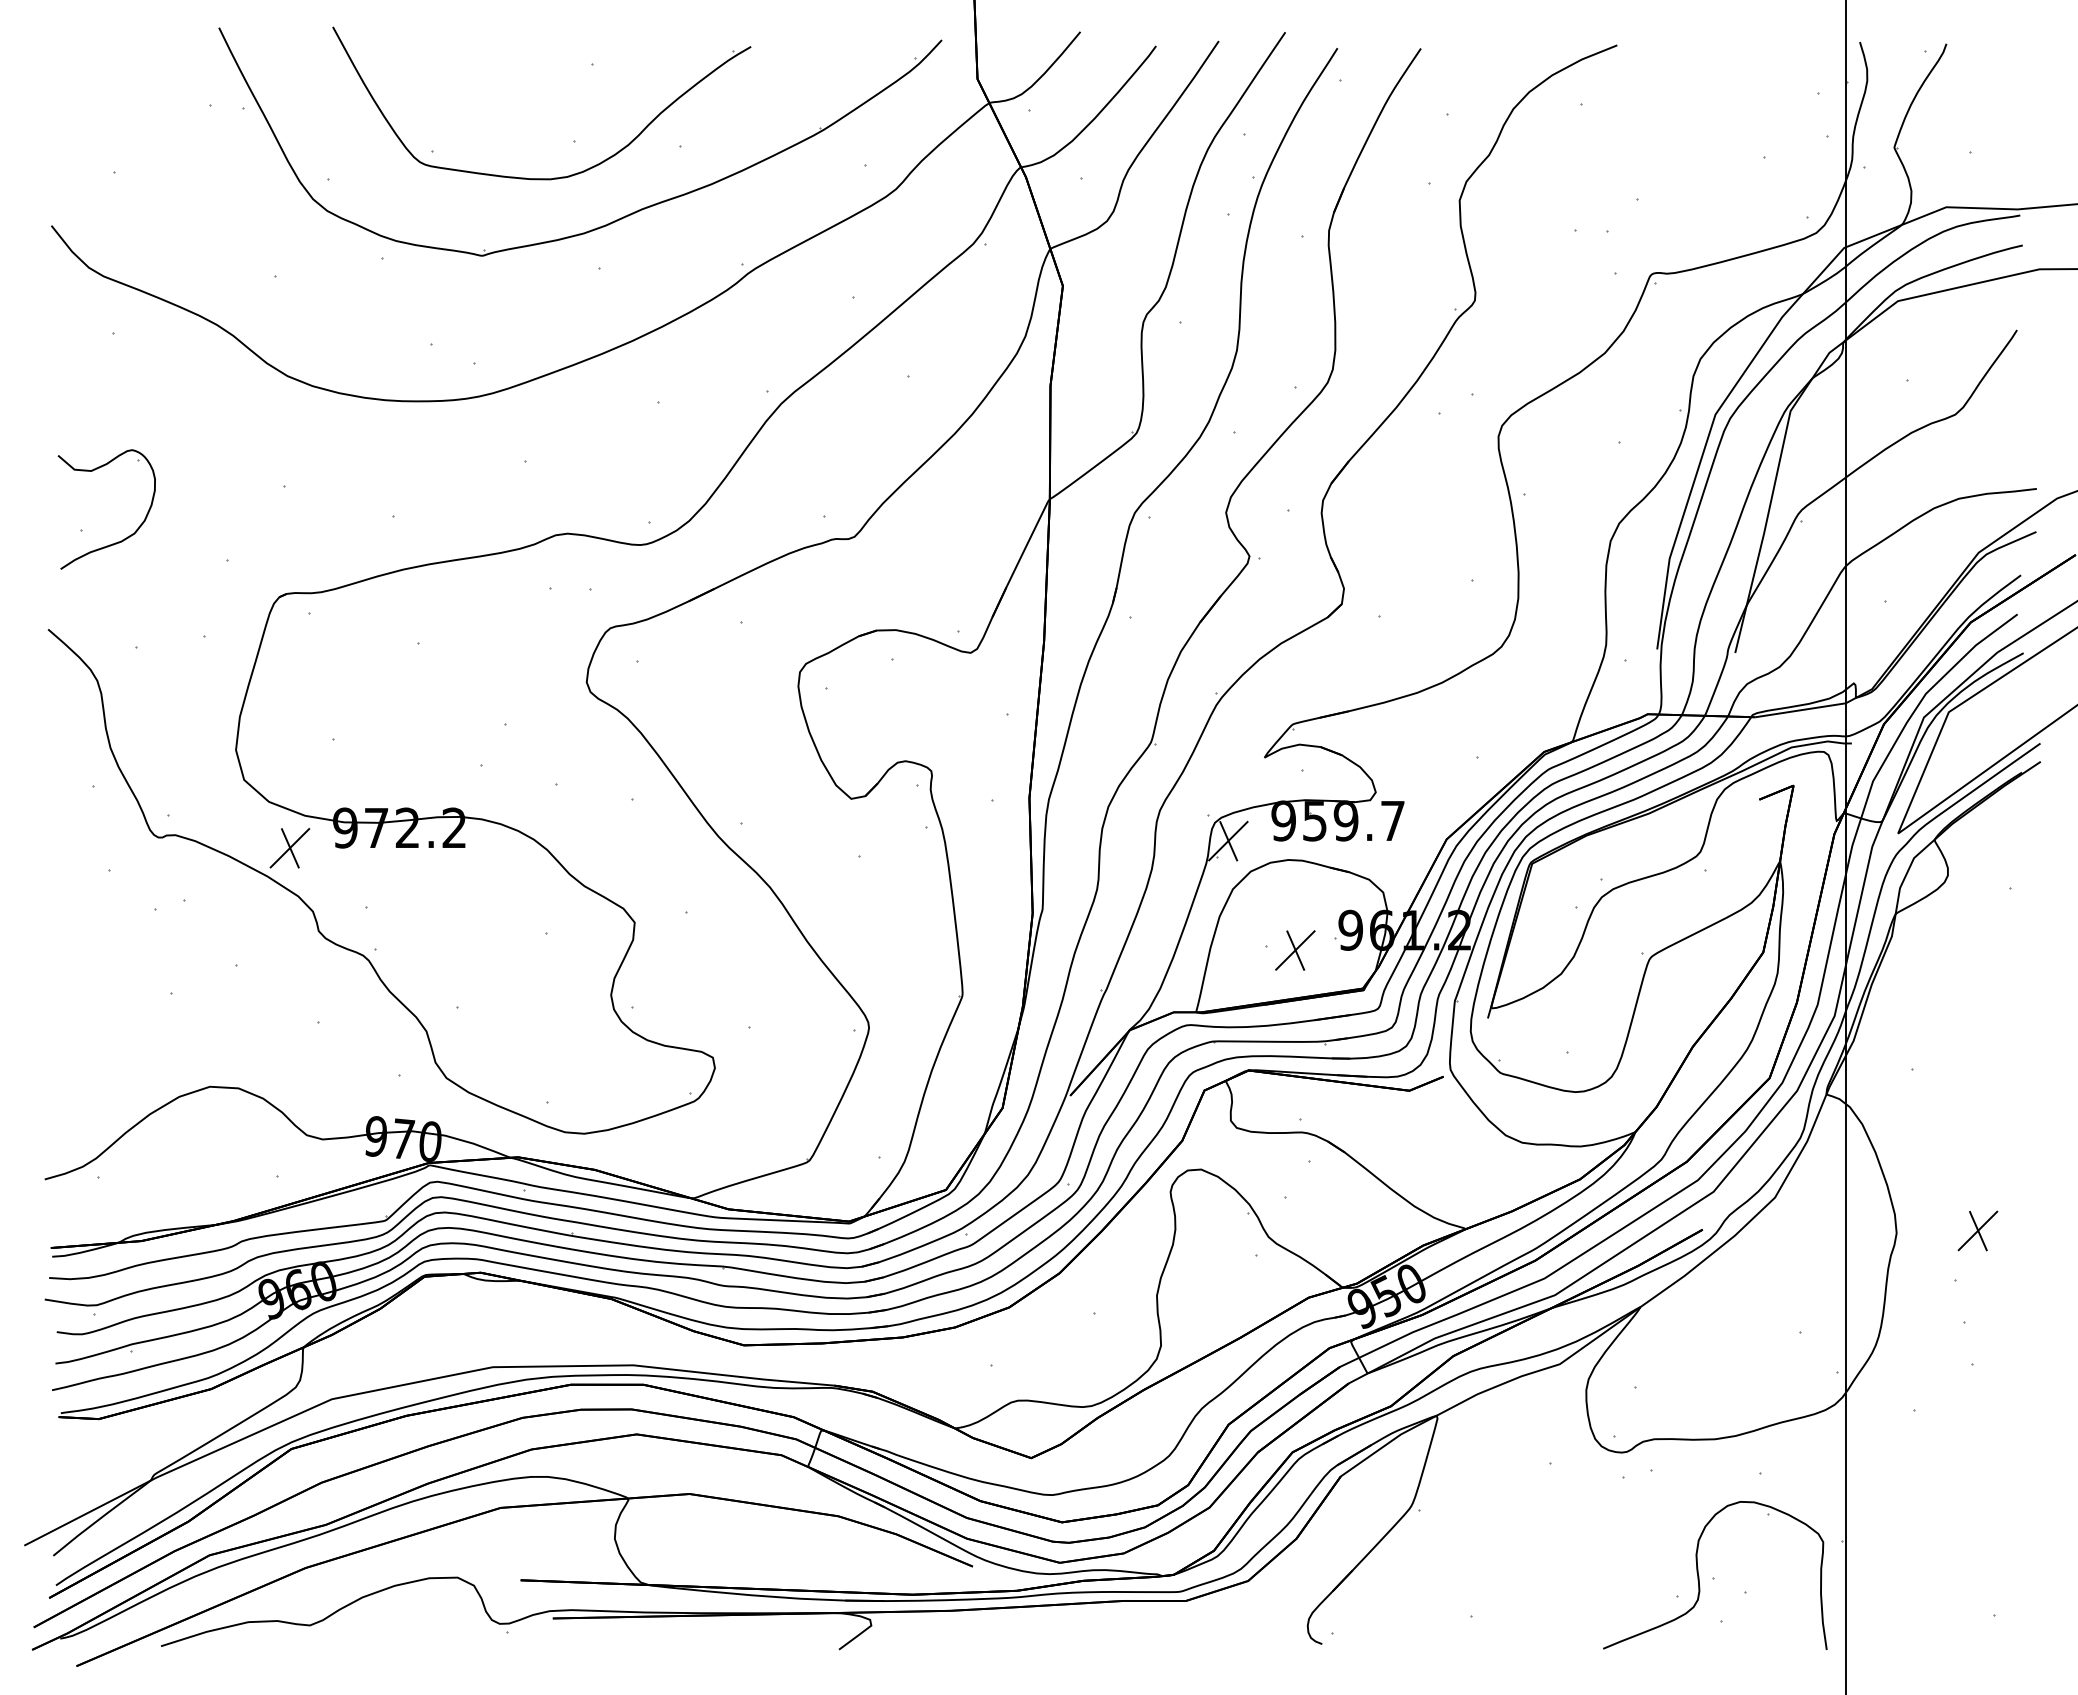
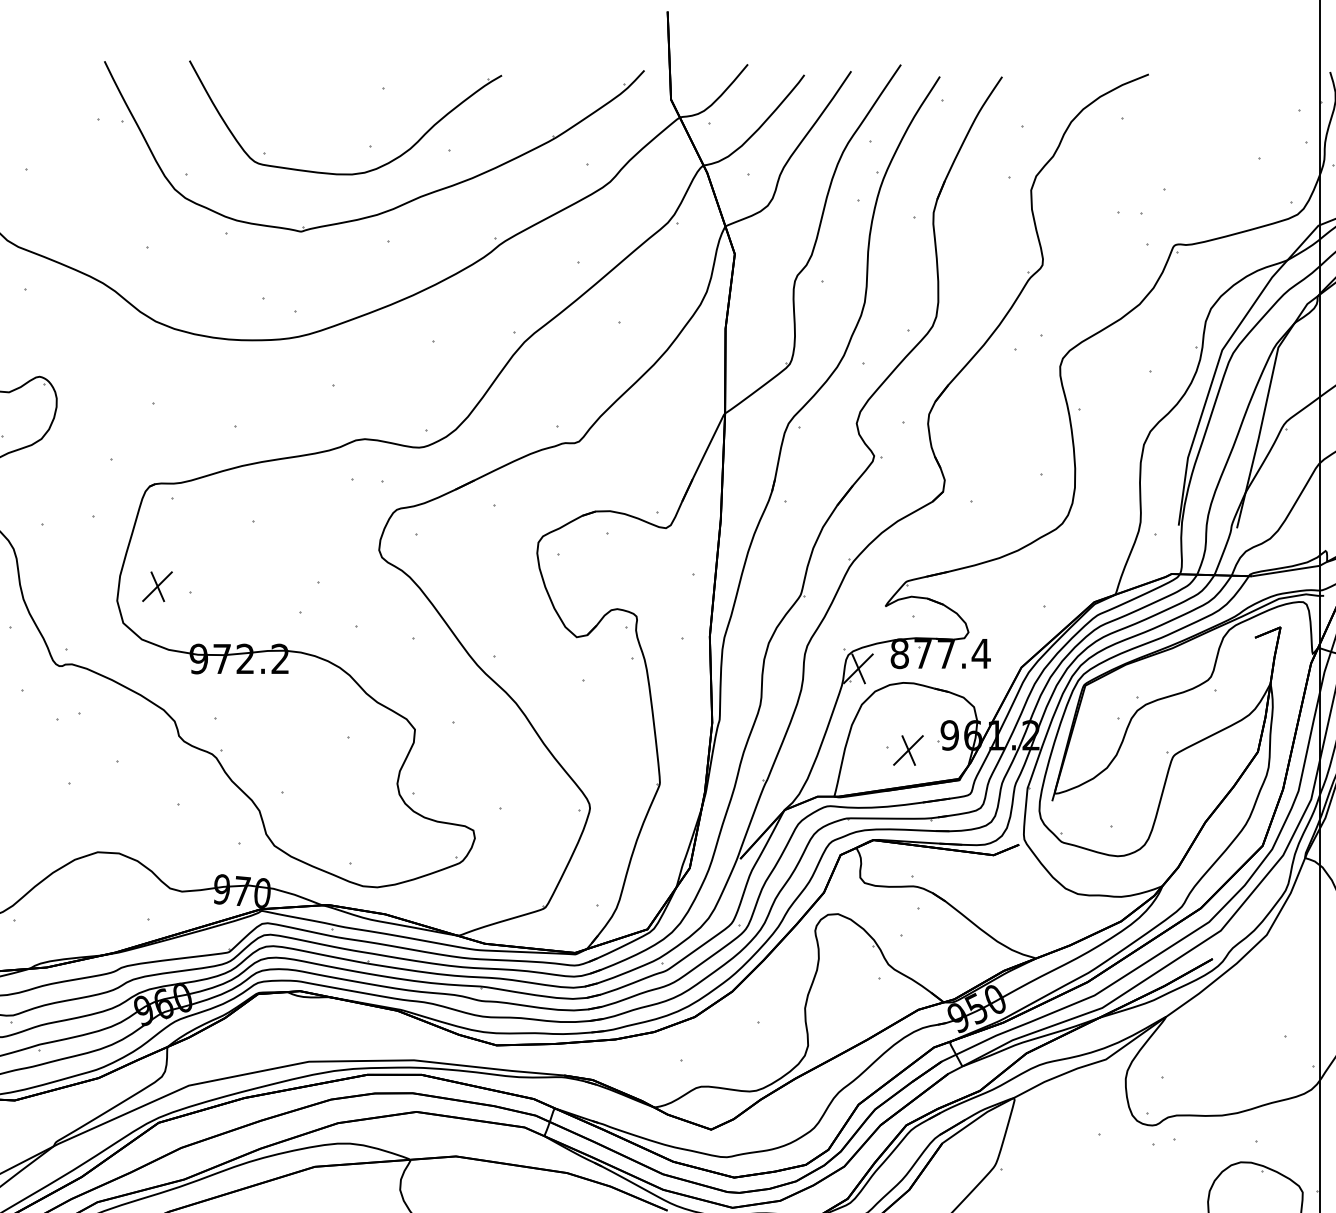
text: (1338, 820) -> (940, 653), 959.7 -> 877.4
part: (289, 848) -> (157, 586), moved

